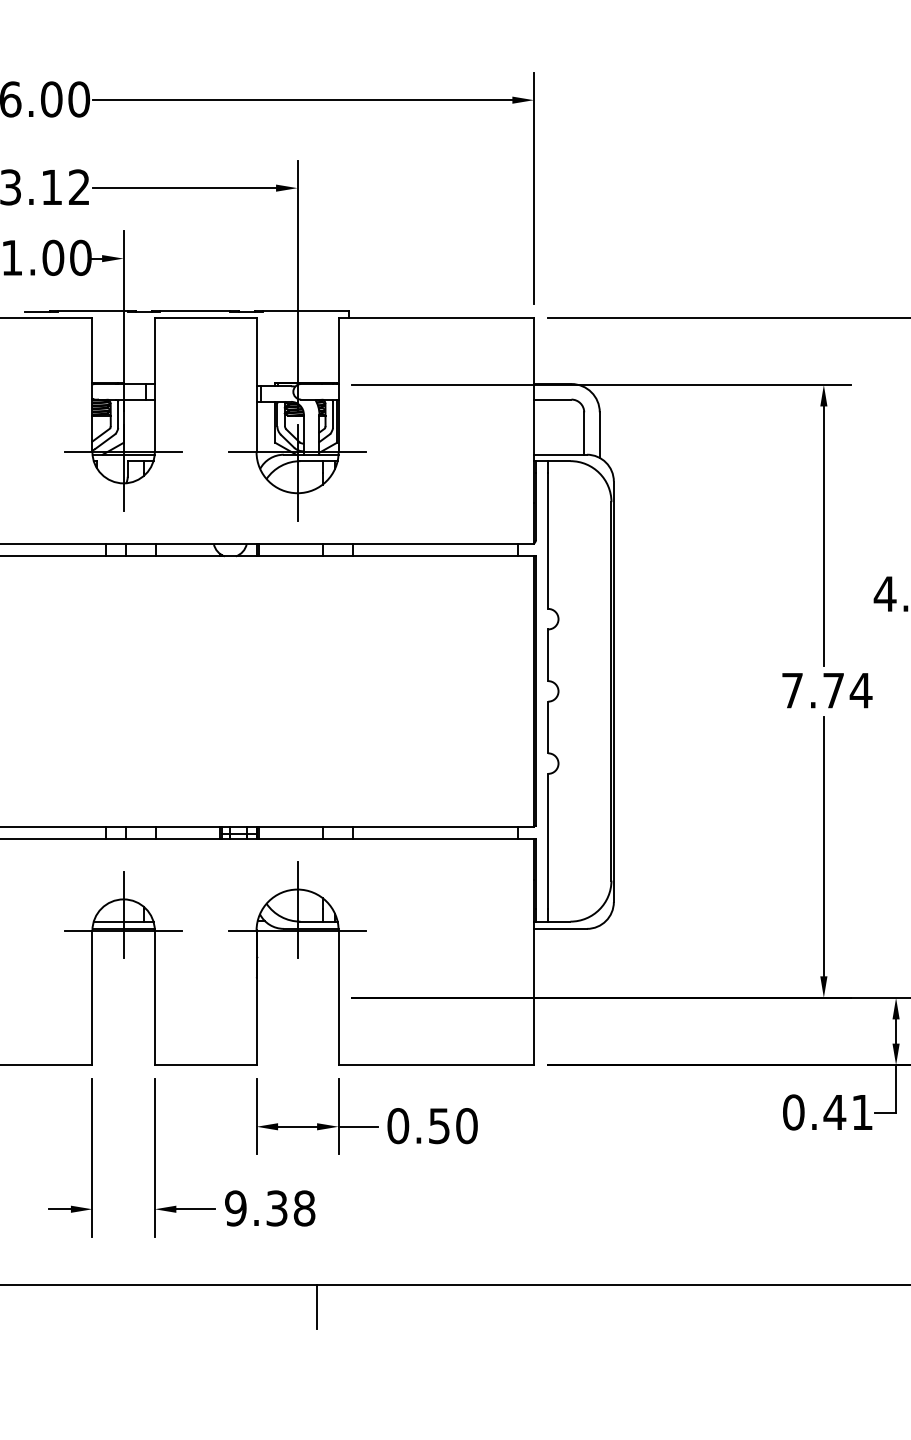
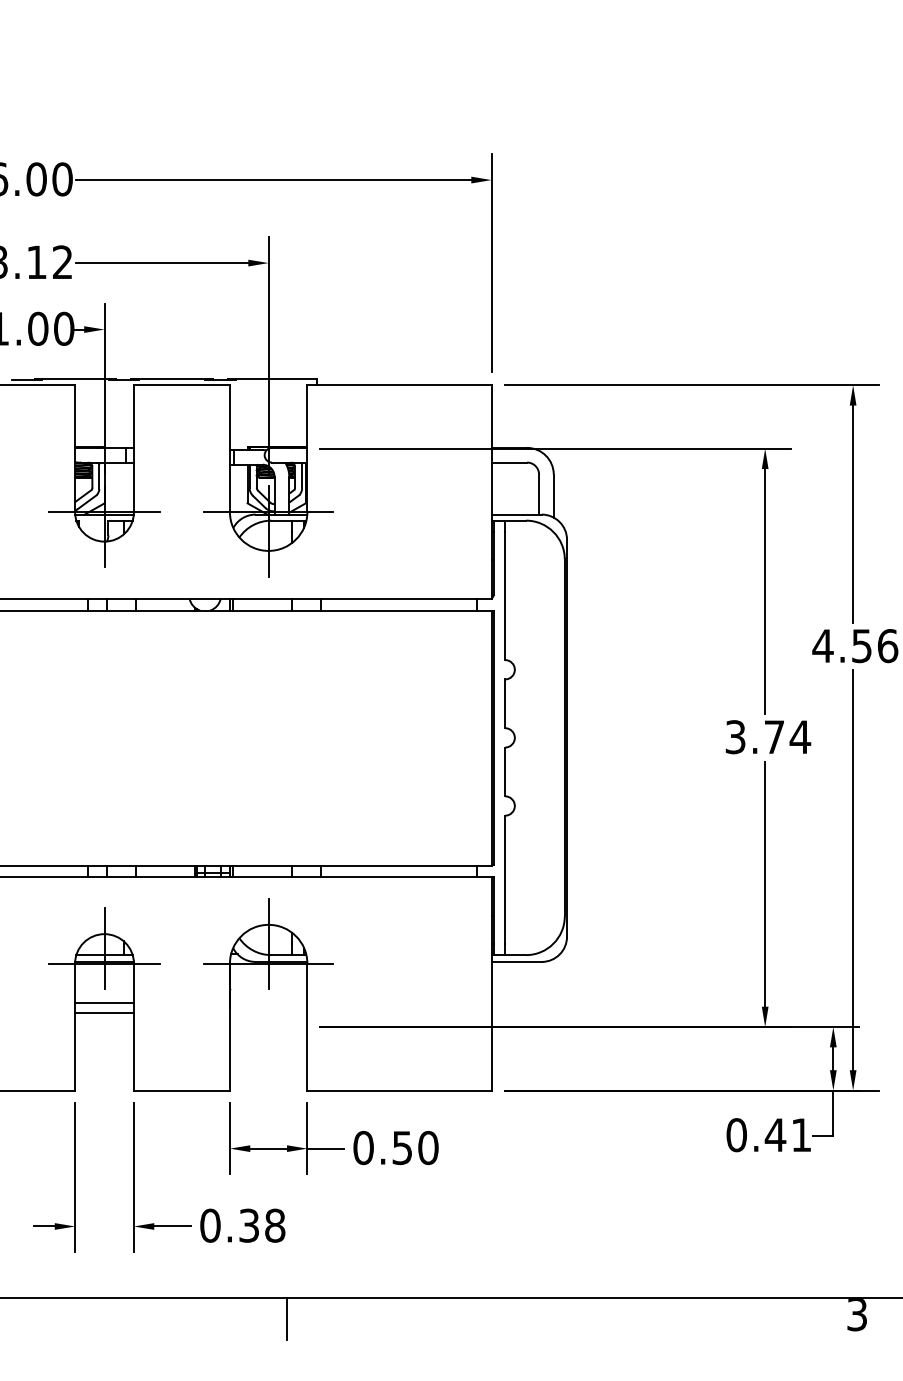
text: (792, 690) -> (735, 737), 7.74 -> 3.74
line: (123, 972) -> (104, 1003), added
line: (123, 982) -> (104, 1012), added
text: (235, 1208) -> (210, 1225), 9.38 -> 0.38

